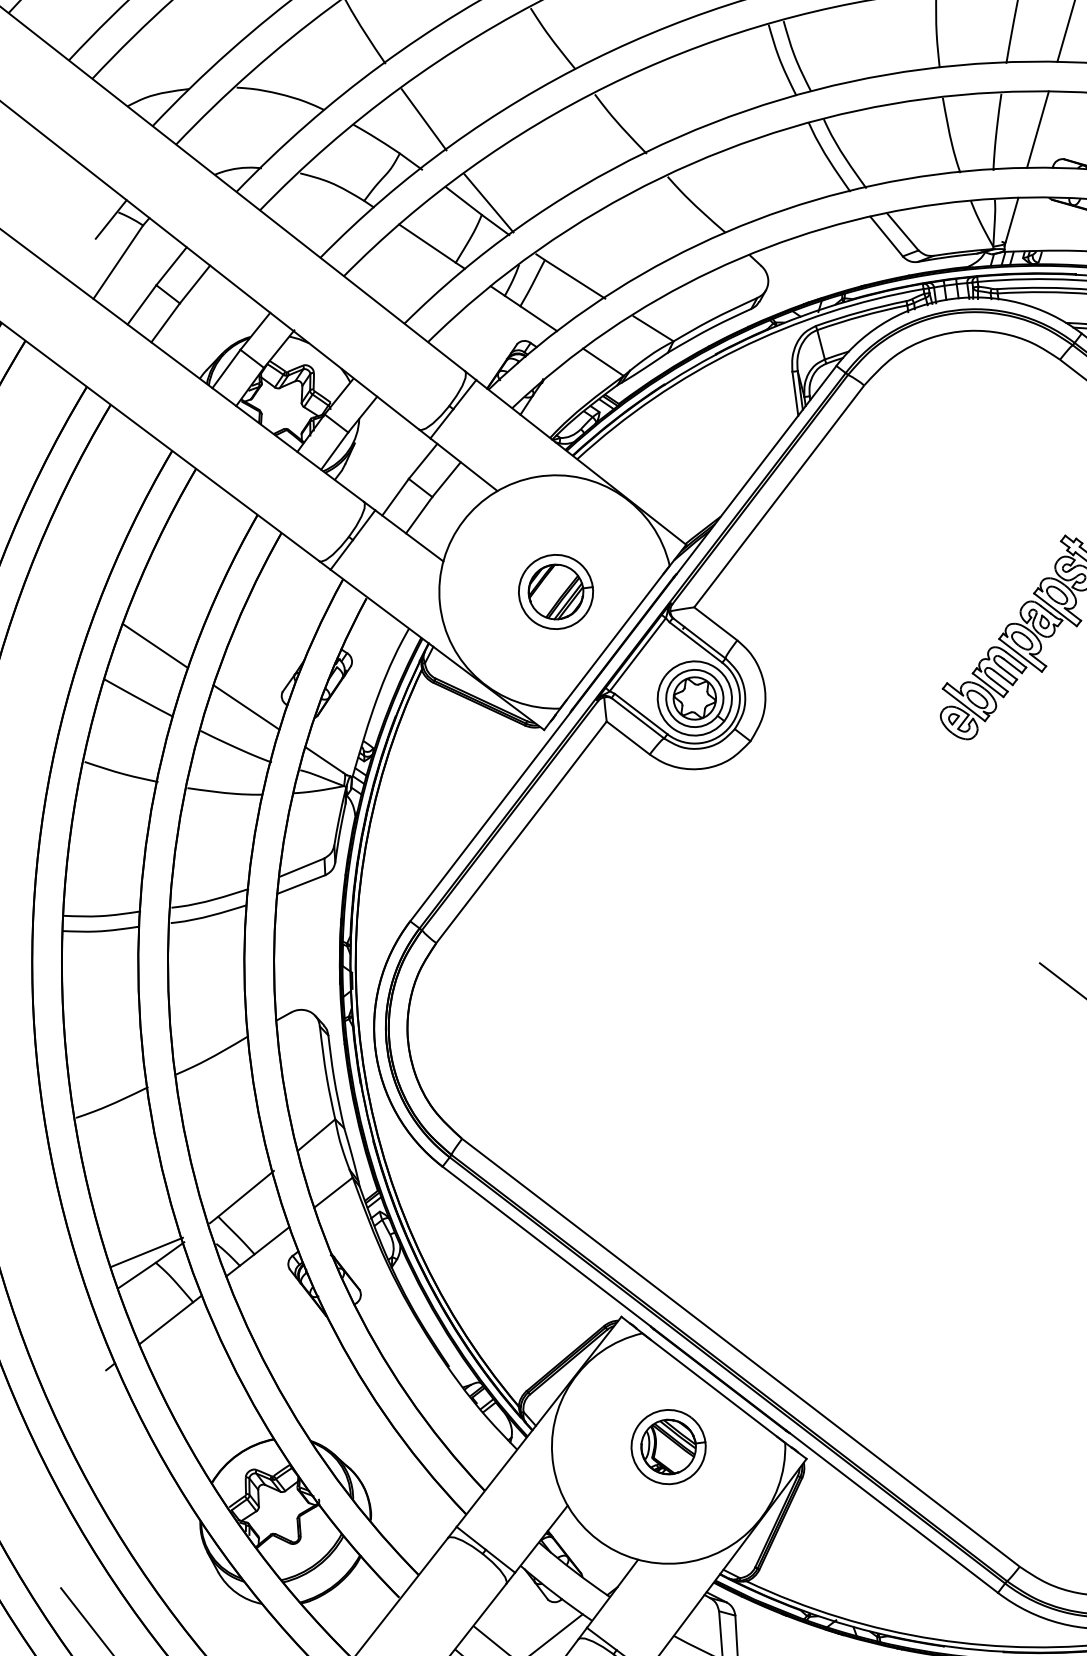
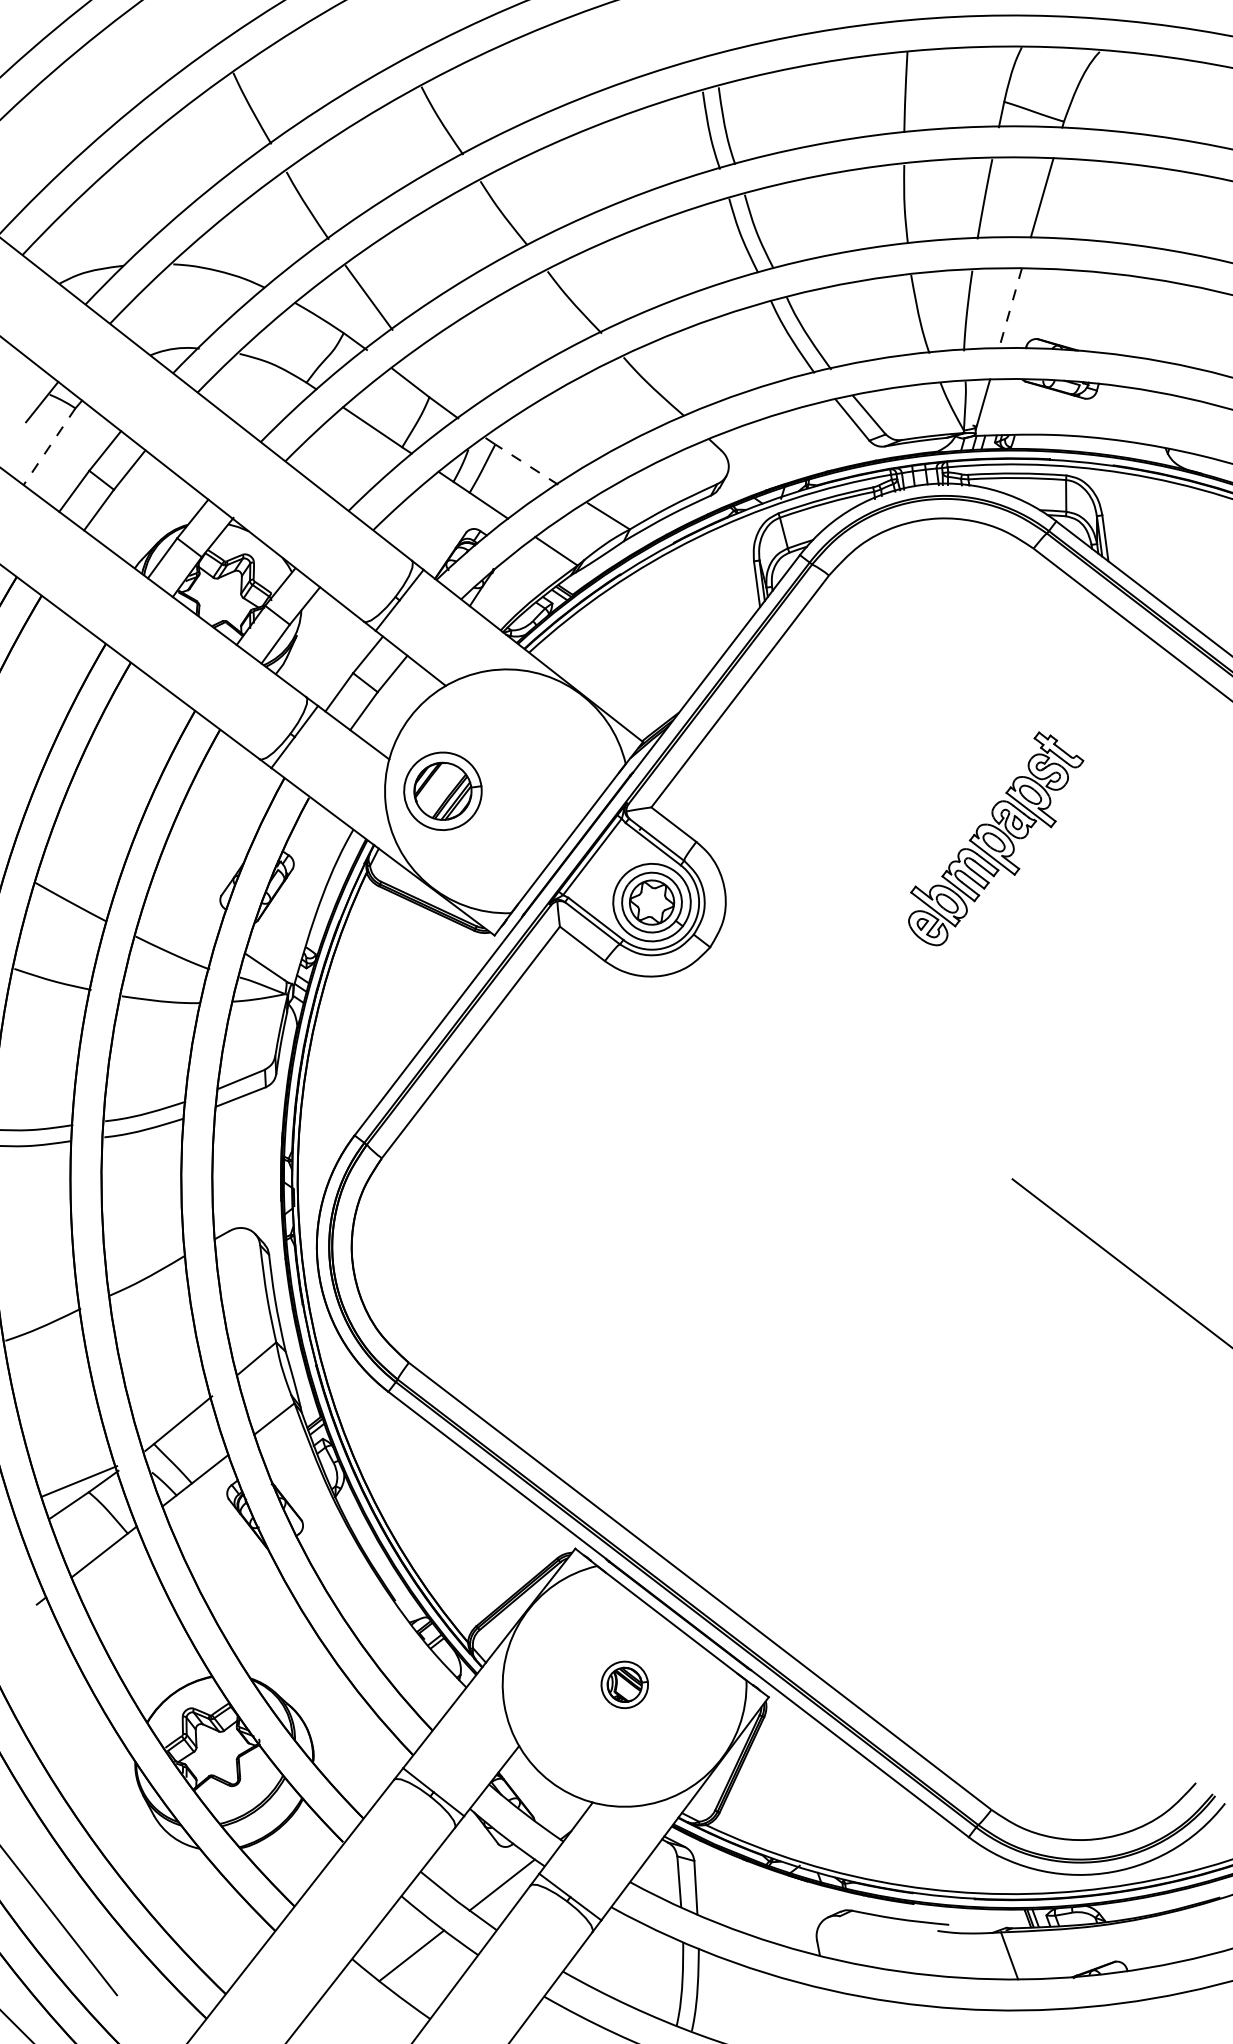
line: (1037, 129) -> (1010, 308), solid -> dashed
line: (488, 203) -> (436, 385), removed
line: (118, 262) -> (49, 447), solid -> dashed
line: (574, 279) -> (526, 464), solid -> dashed
part: (555, 591) -> (442, 790), moved
line: (155, 645) -> (88, 847), removed
line: (246, 706) -> (183, 911), removed
part: (668, 1446) -> (624, 1684), size x0.6

